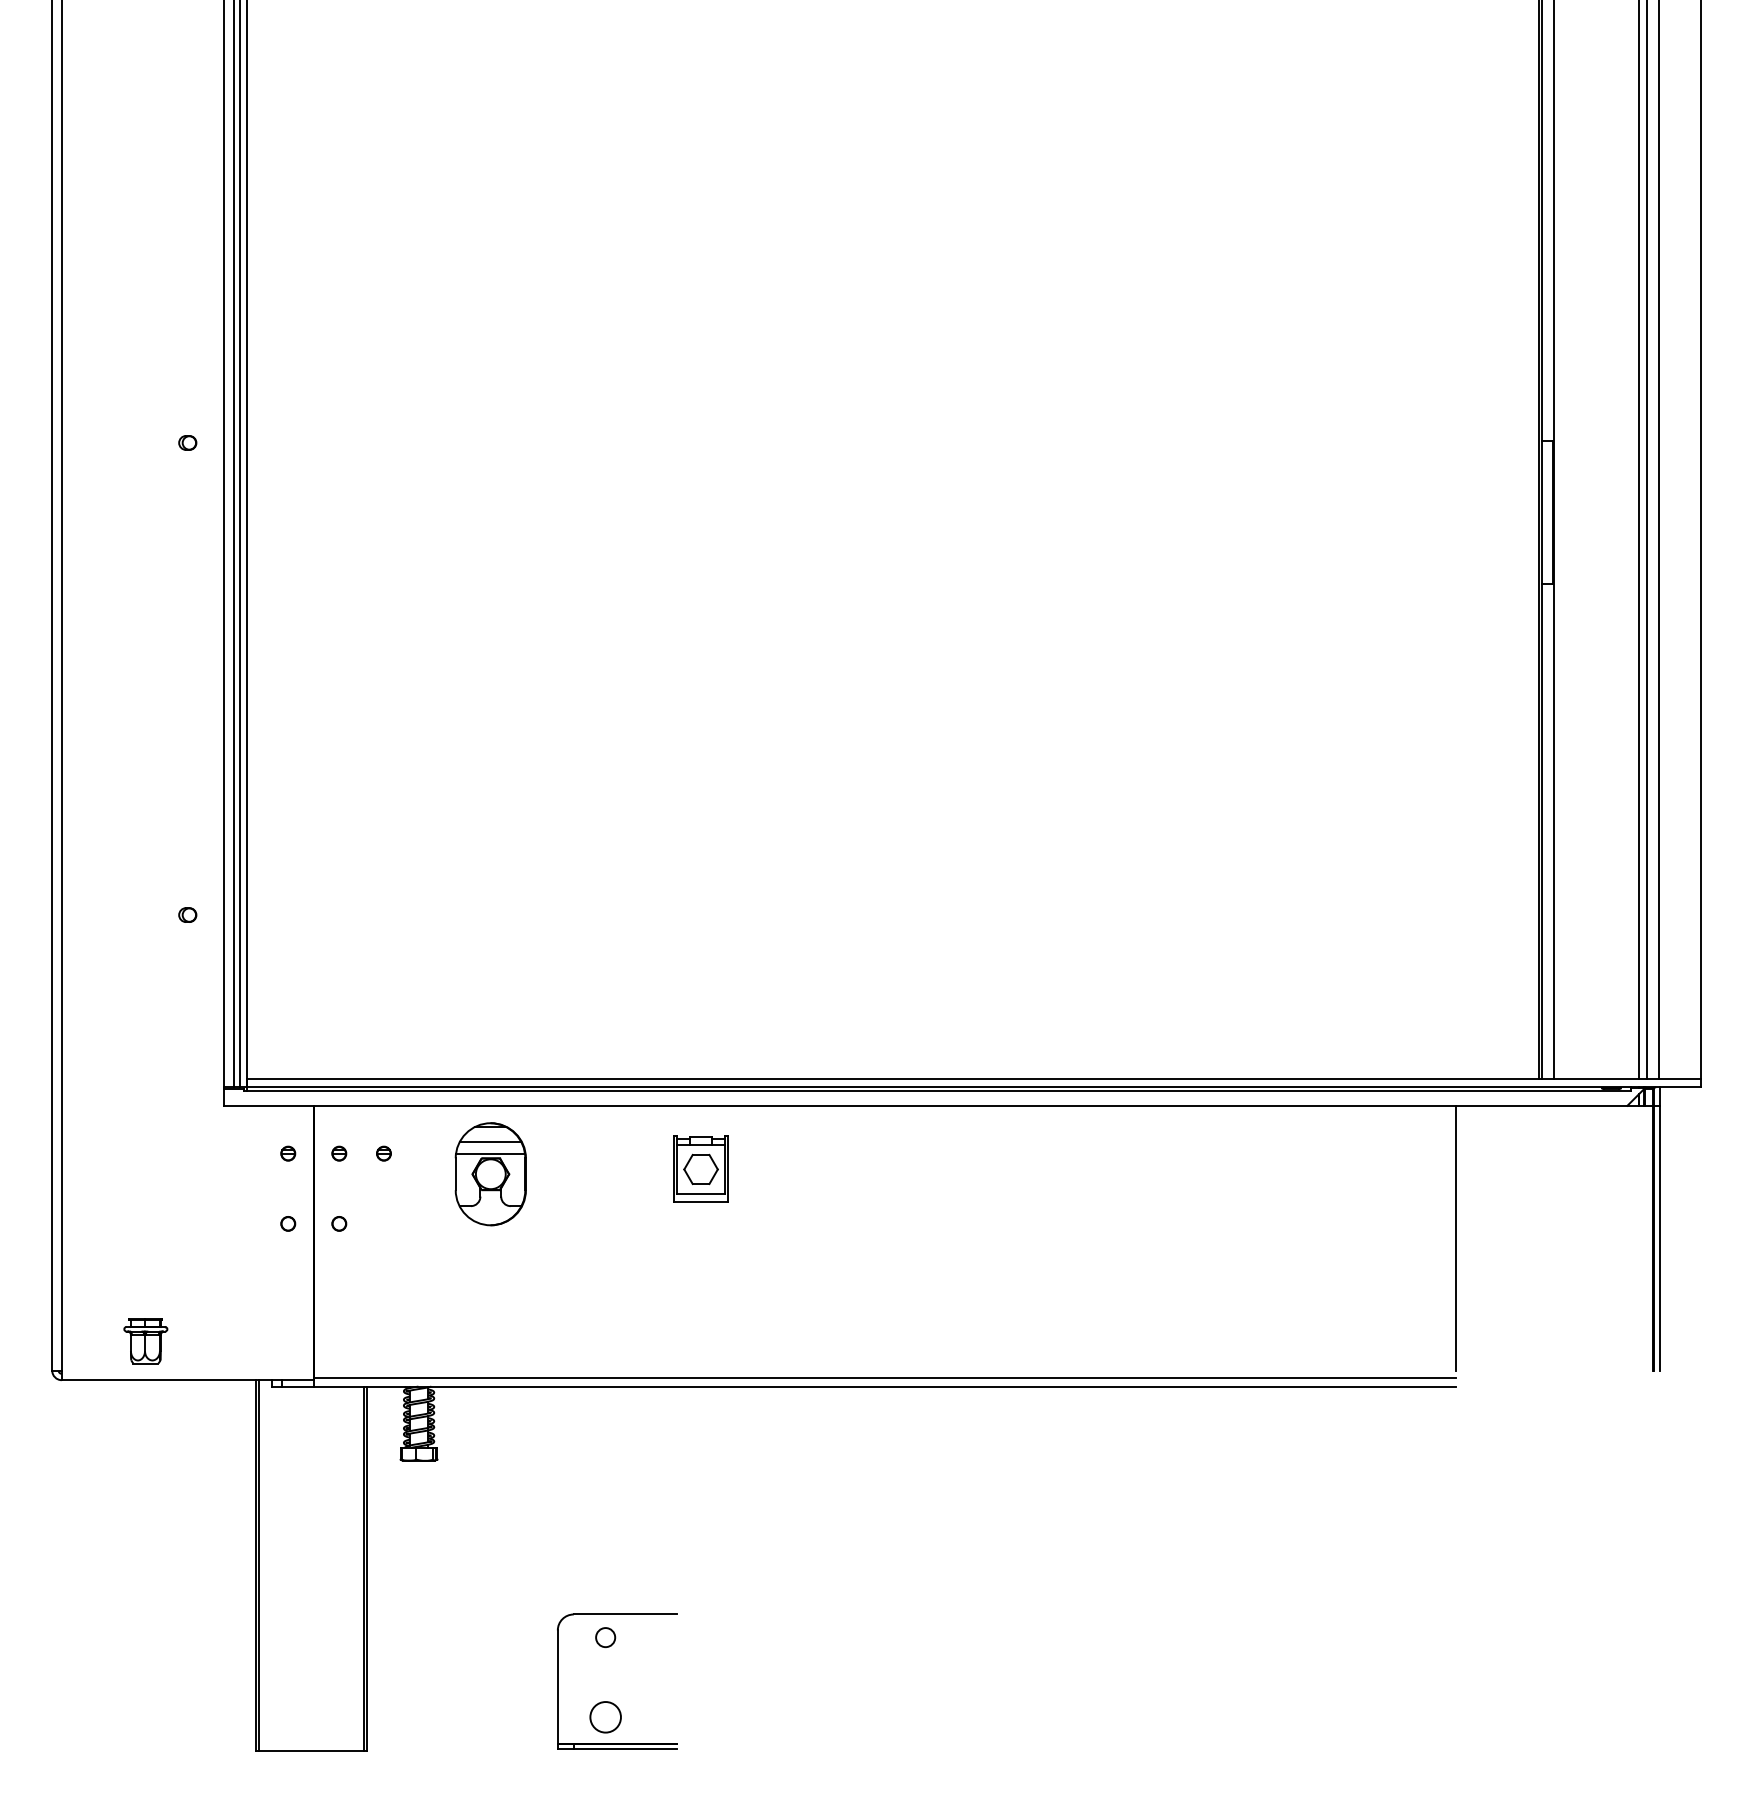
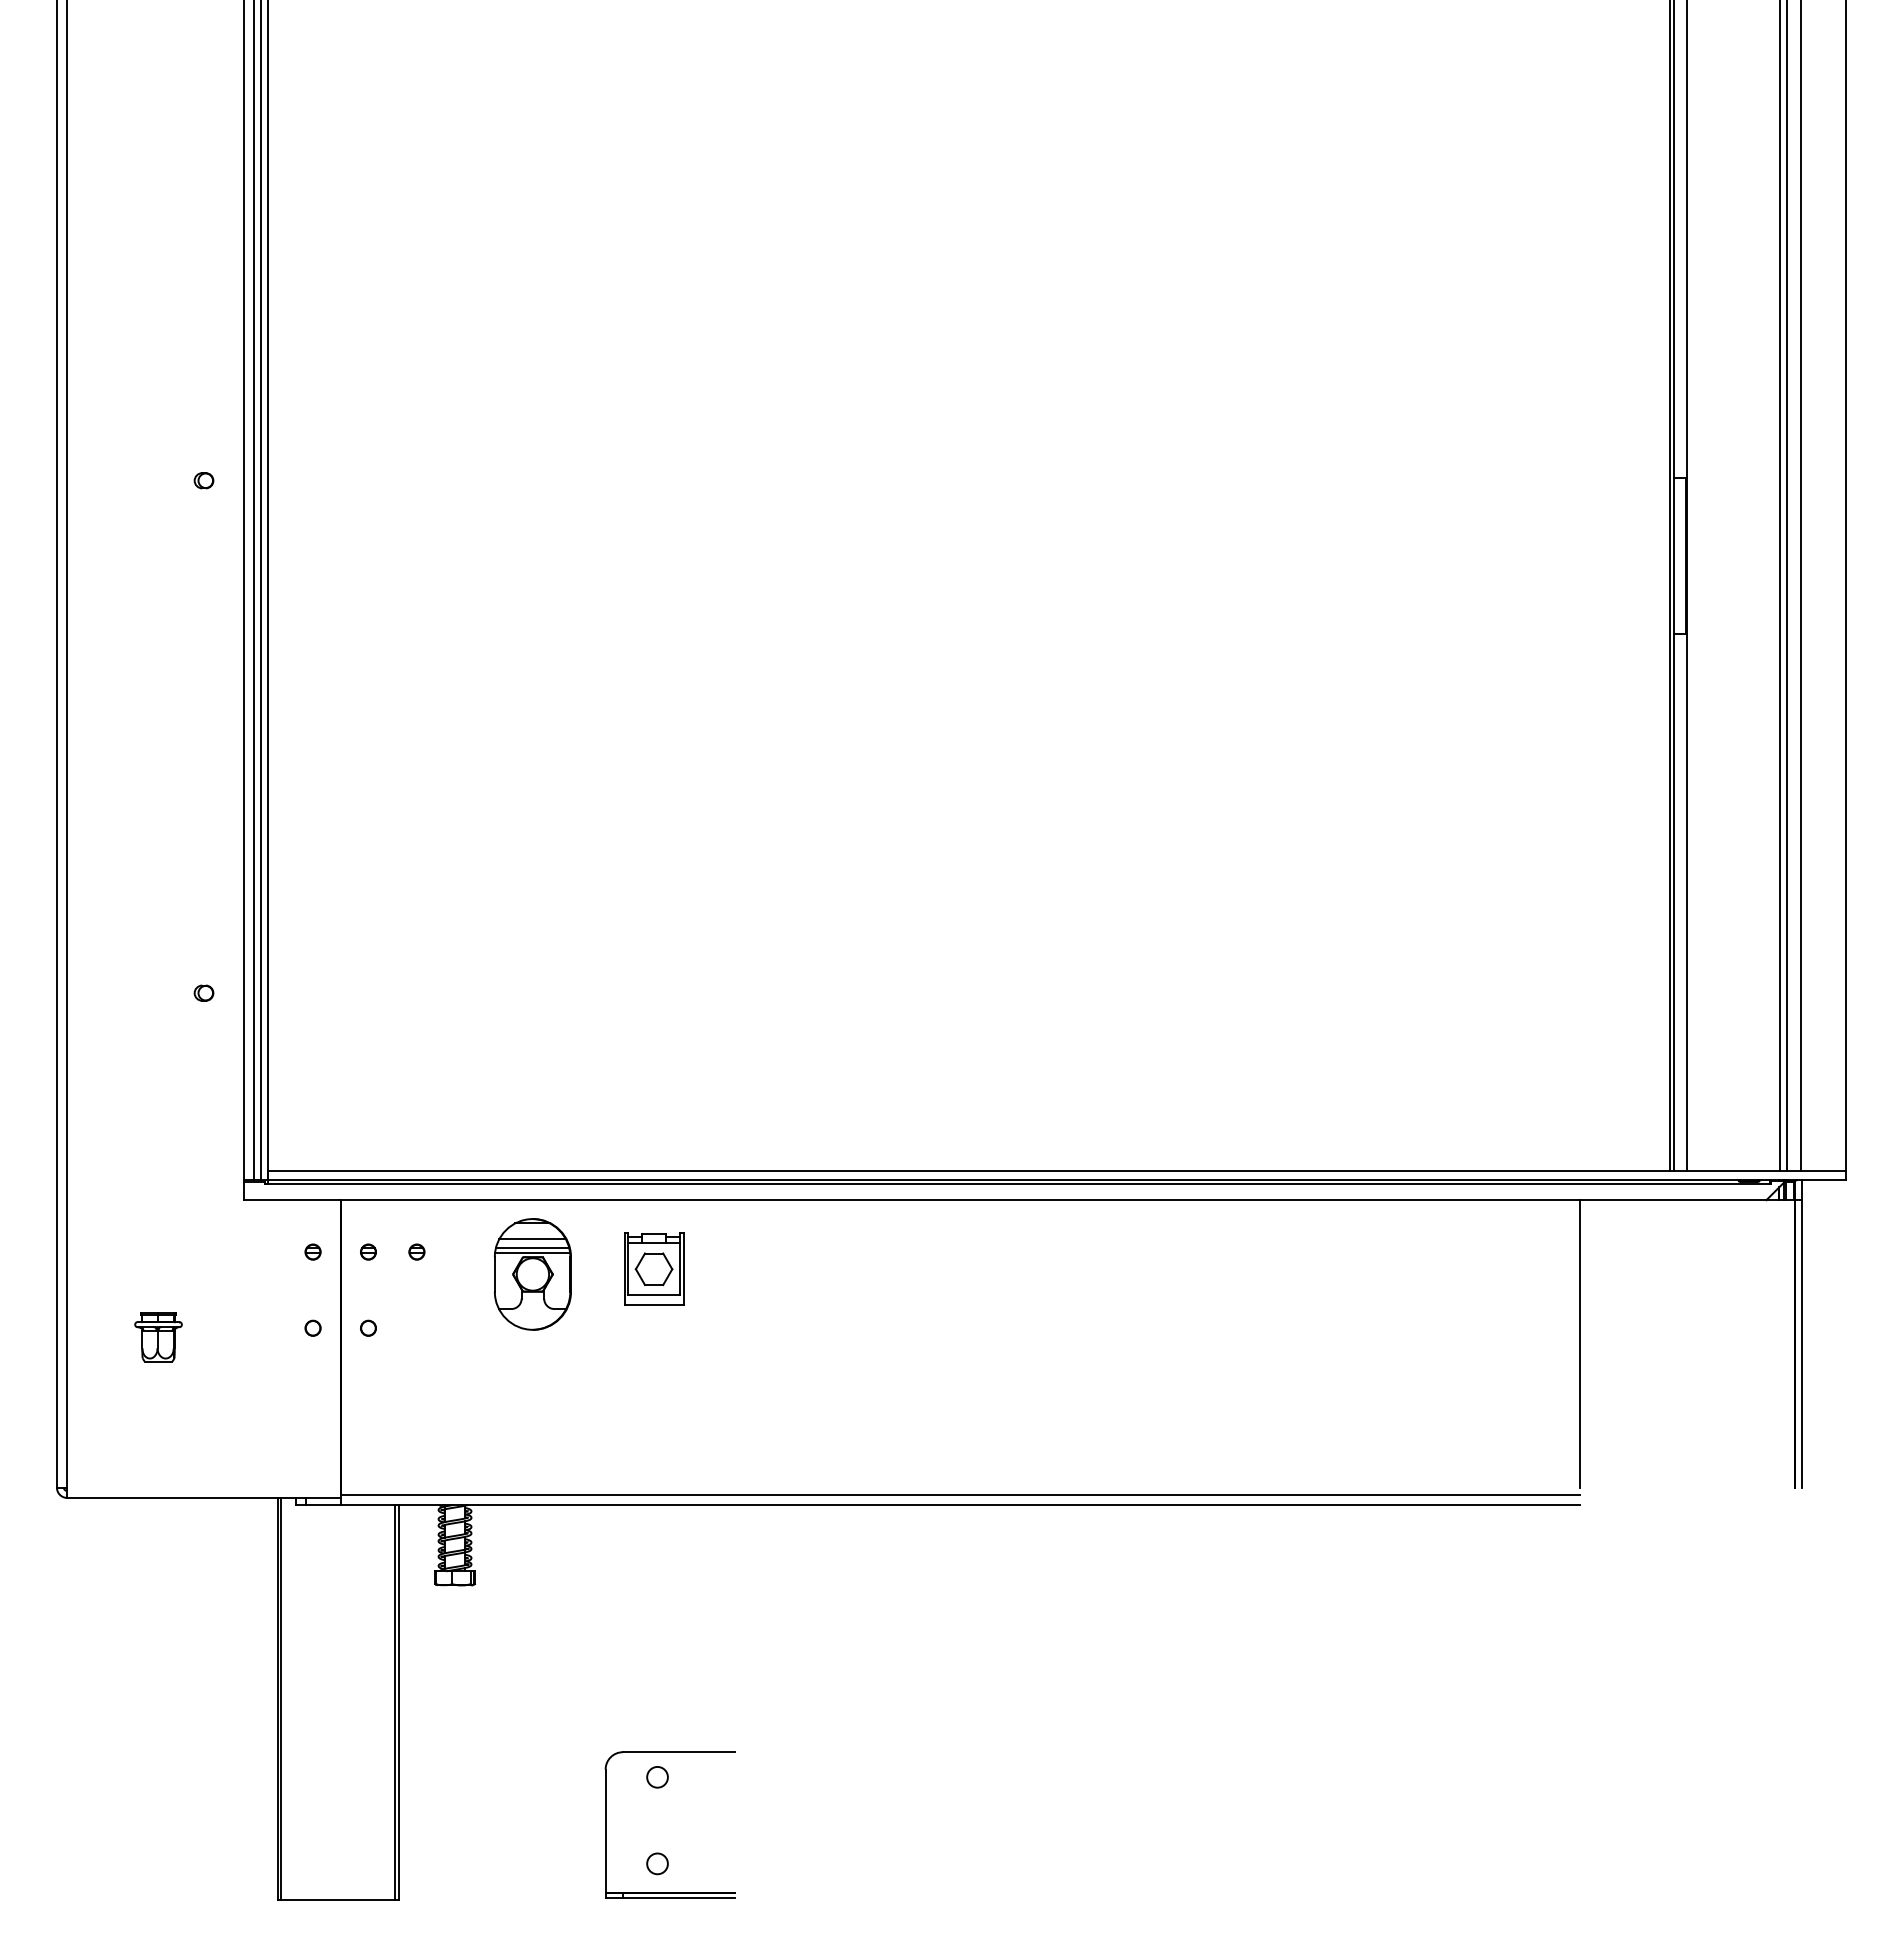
line: (490, 1150) -> (532, 1248), added
part: (701, 1168) -> (654, 1268), moved
part: (145, 1341) -> (158, 1337), moved
circle: (605, 1717) -> (657, 1863), size x0.62

